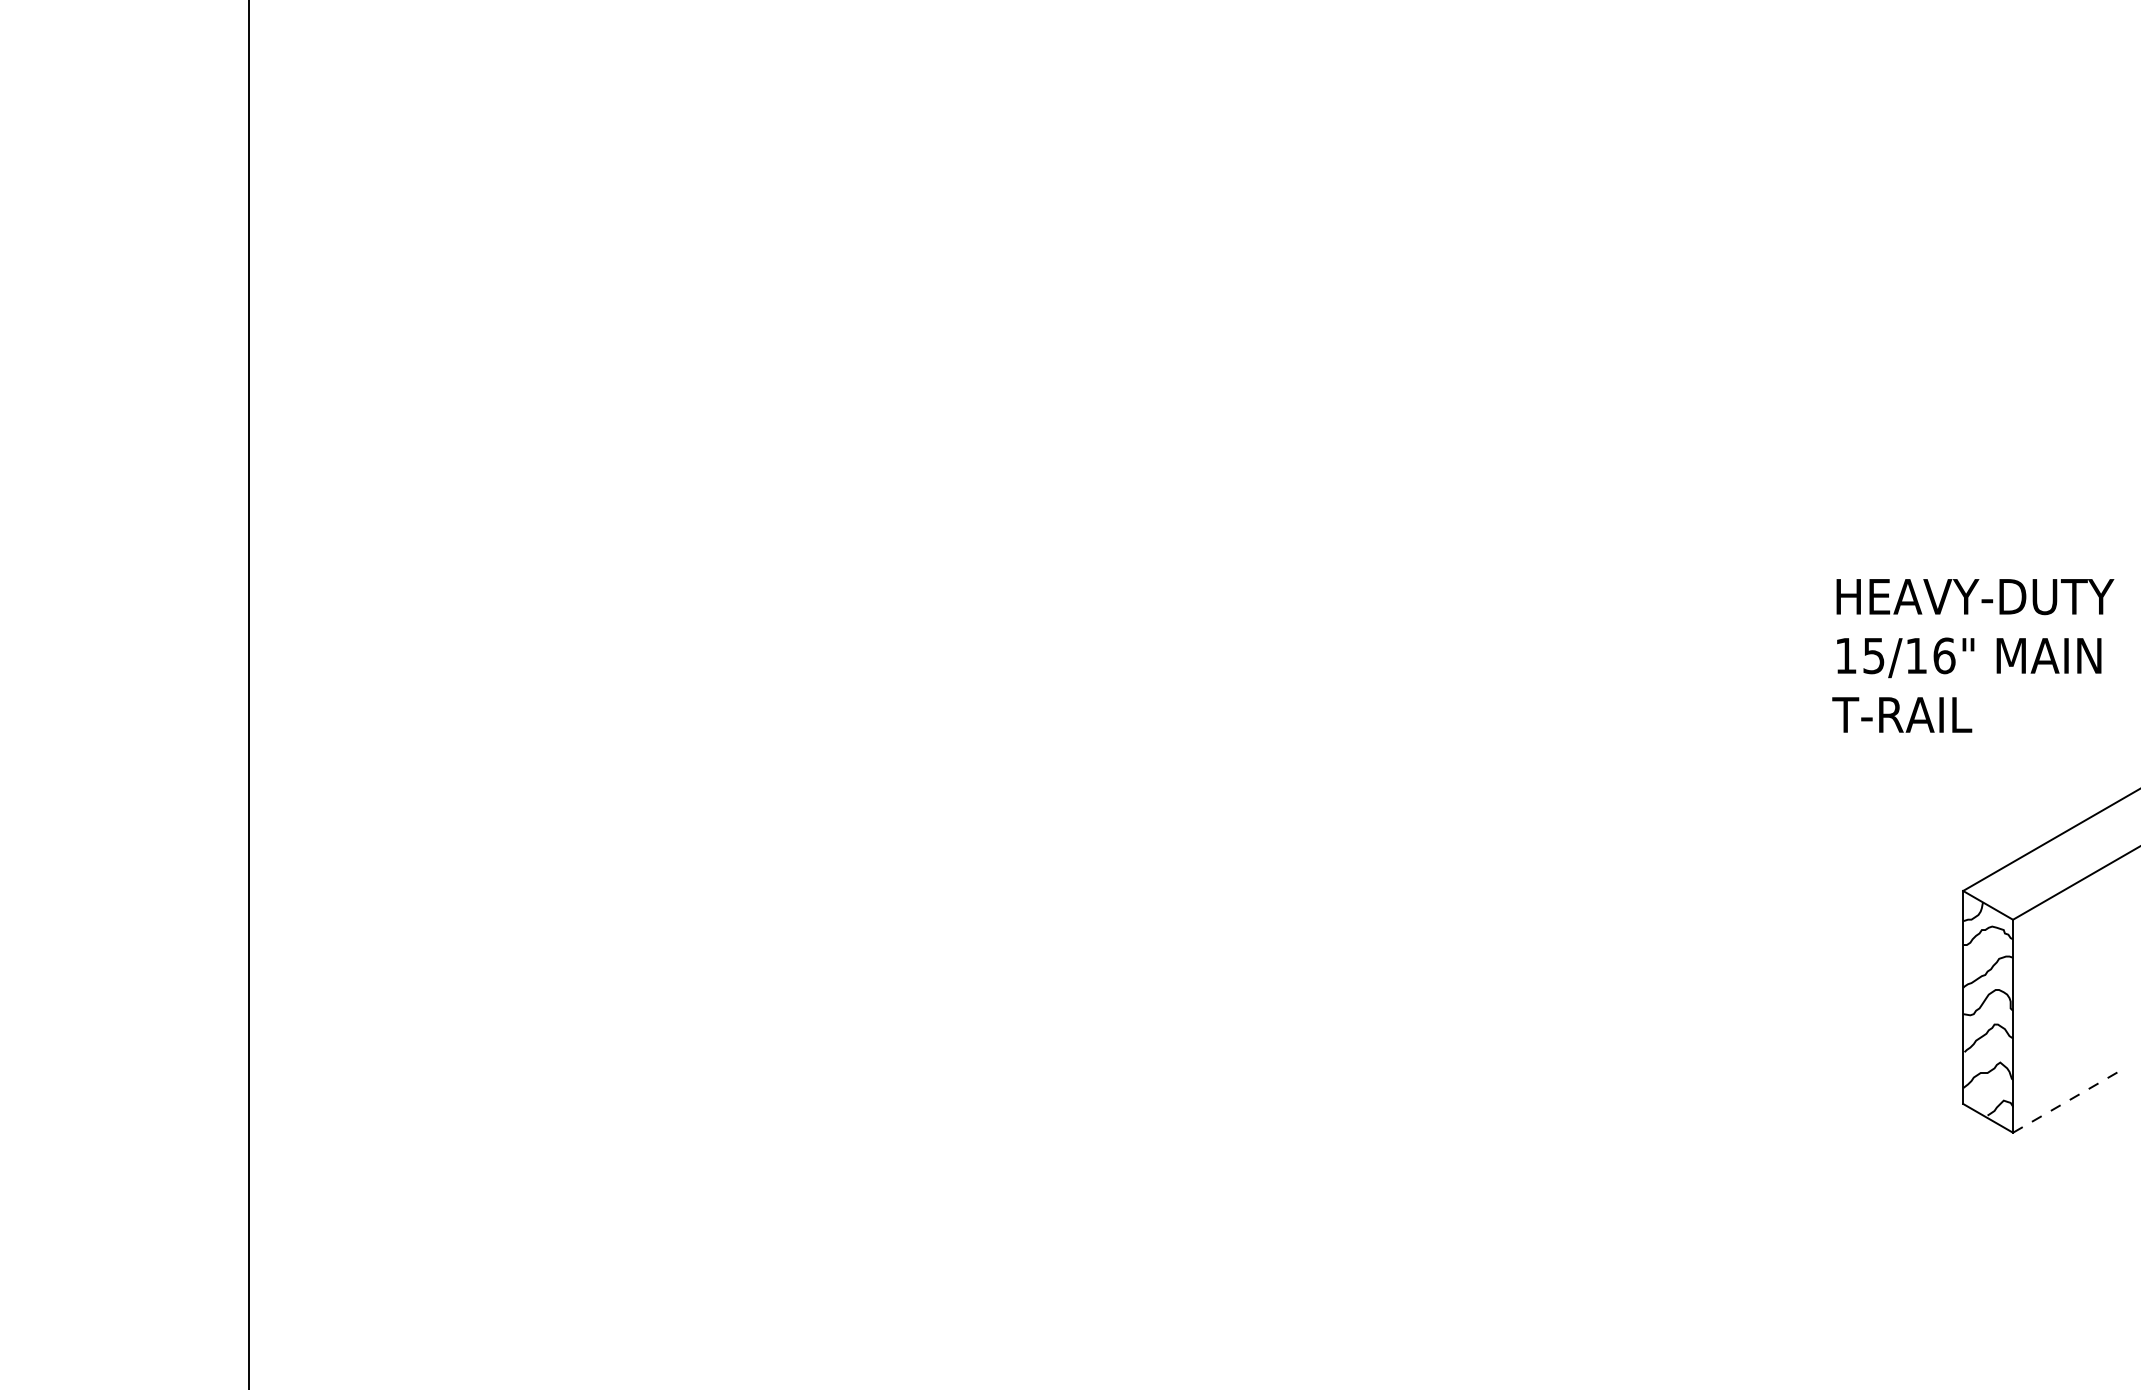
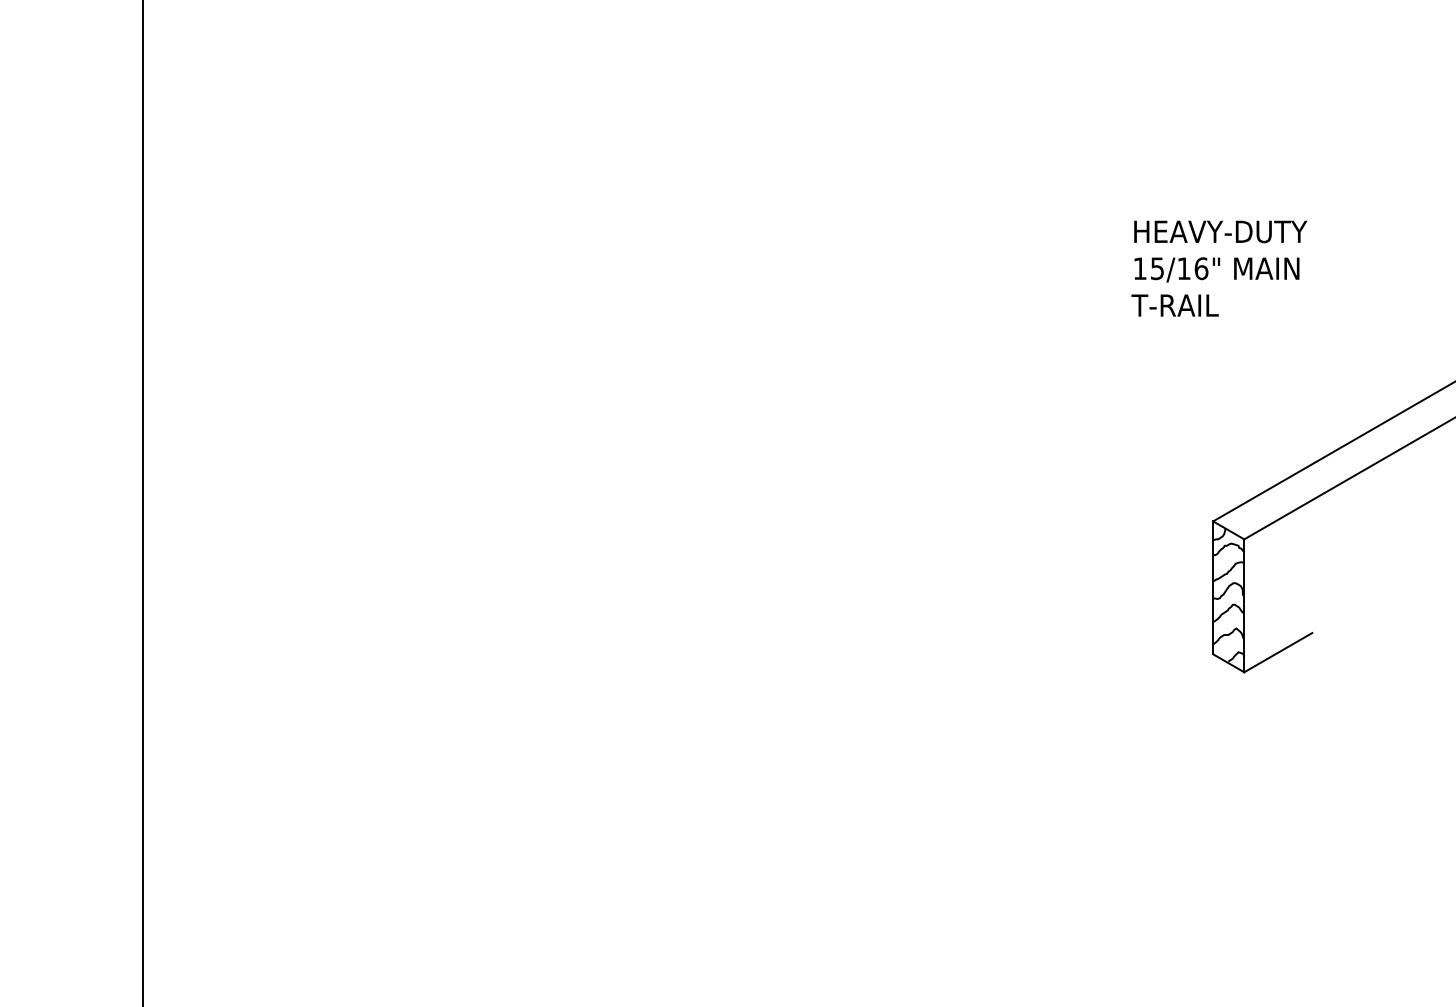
text: (1973, 655) -> (1219, 268), moved
line: (2067, 1101) -> (1278, 652), dashed -> solid

